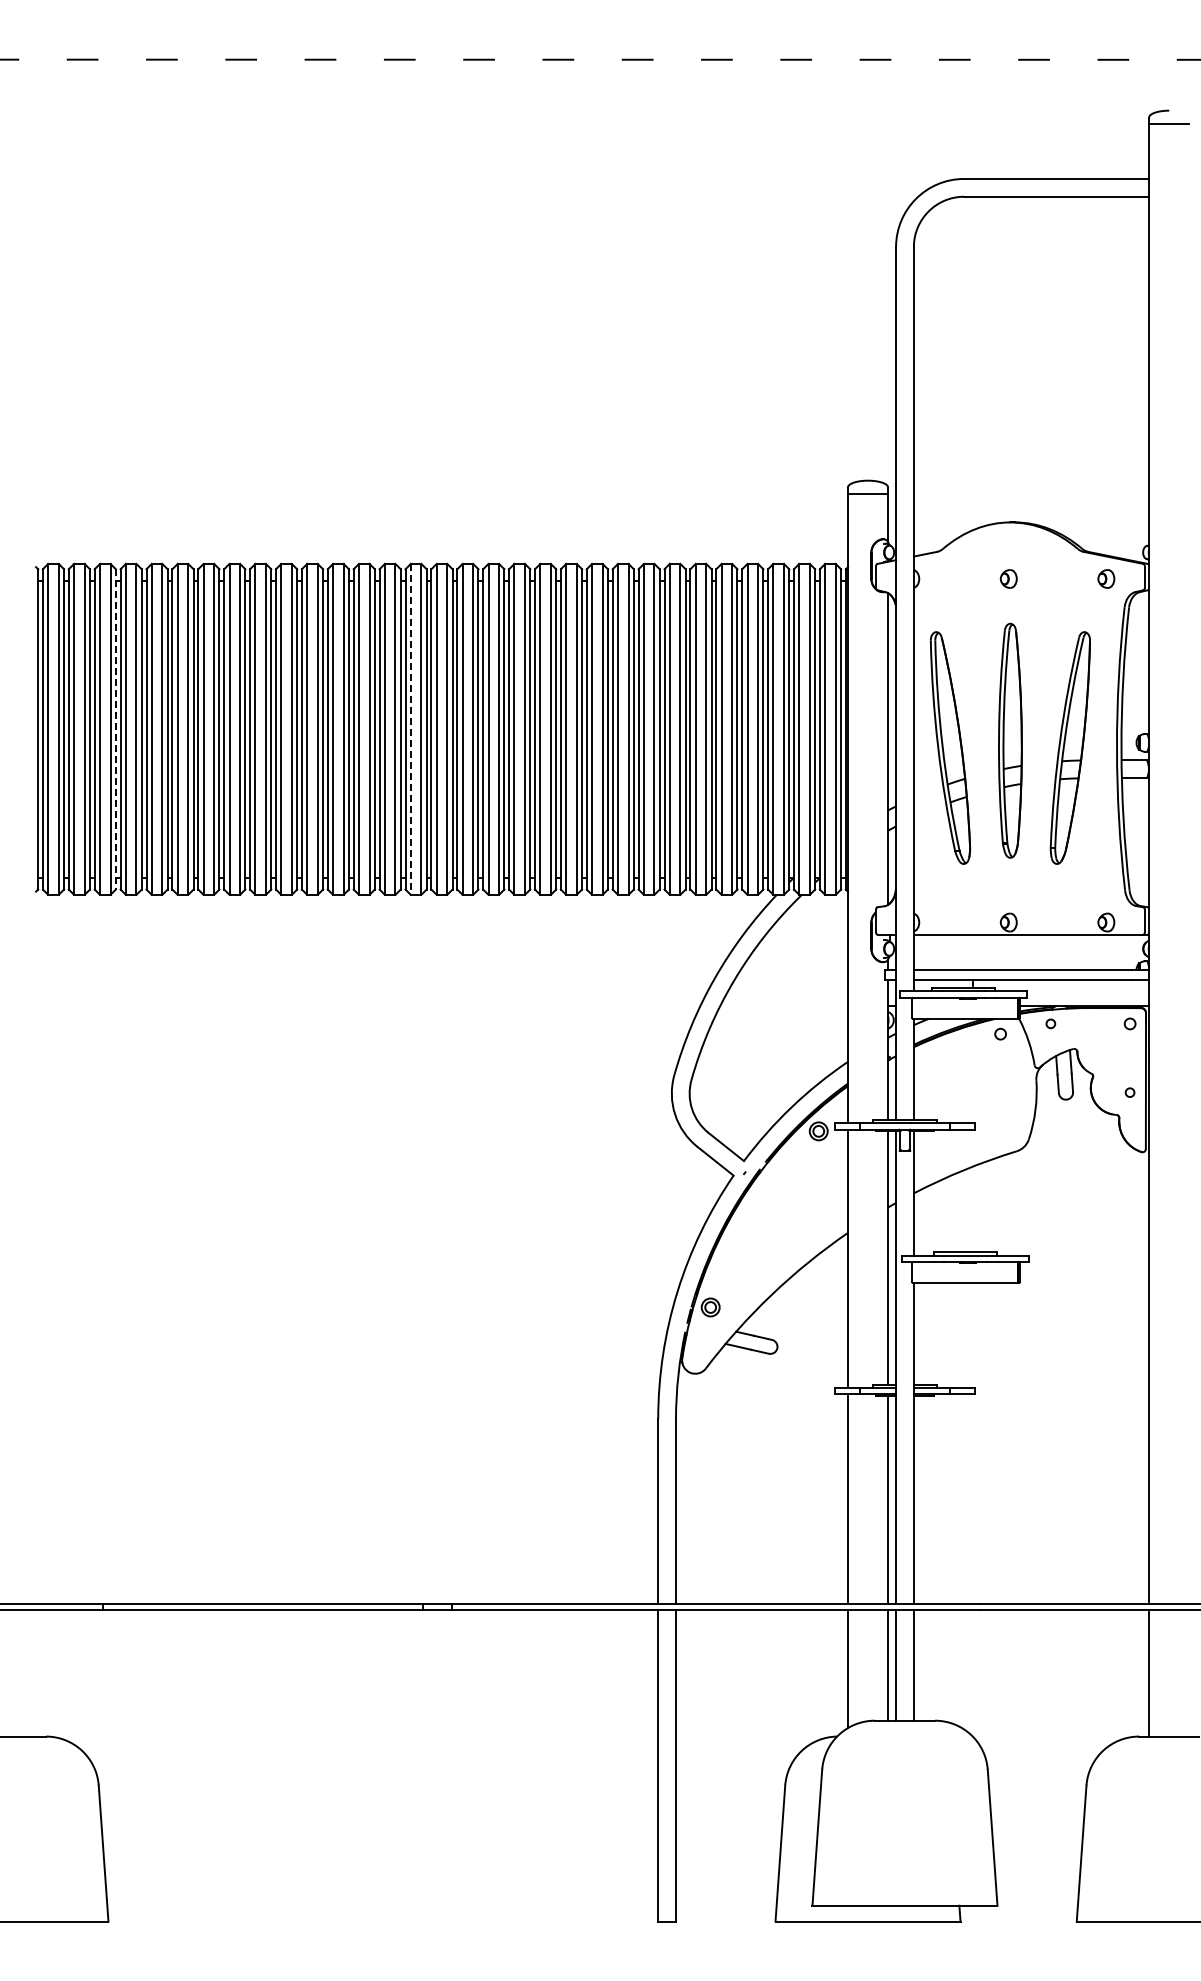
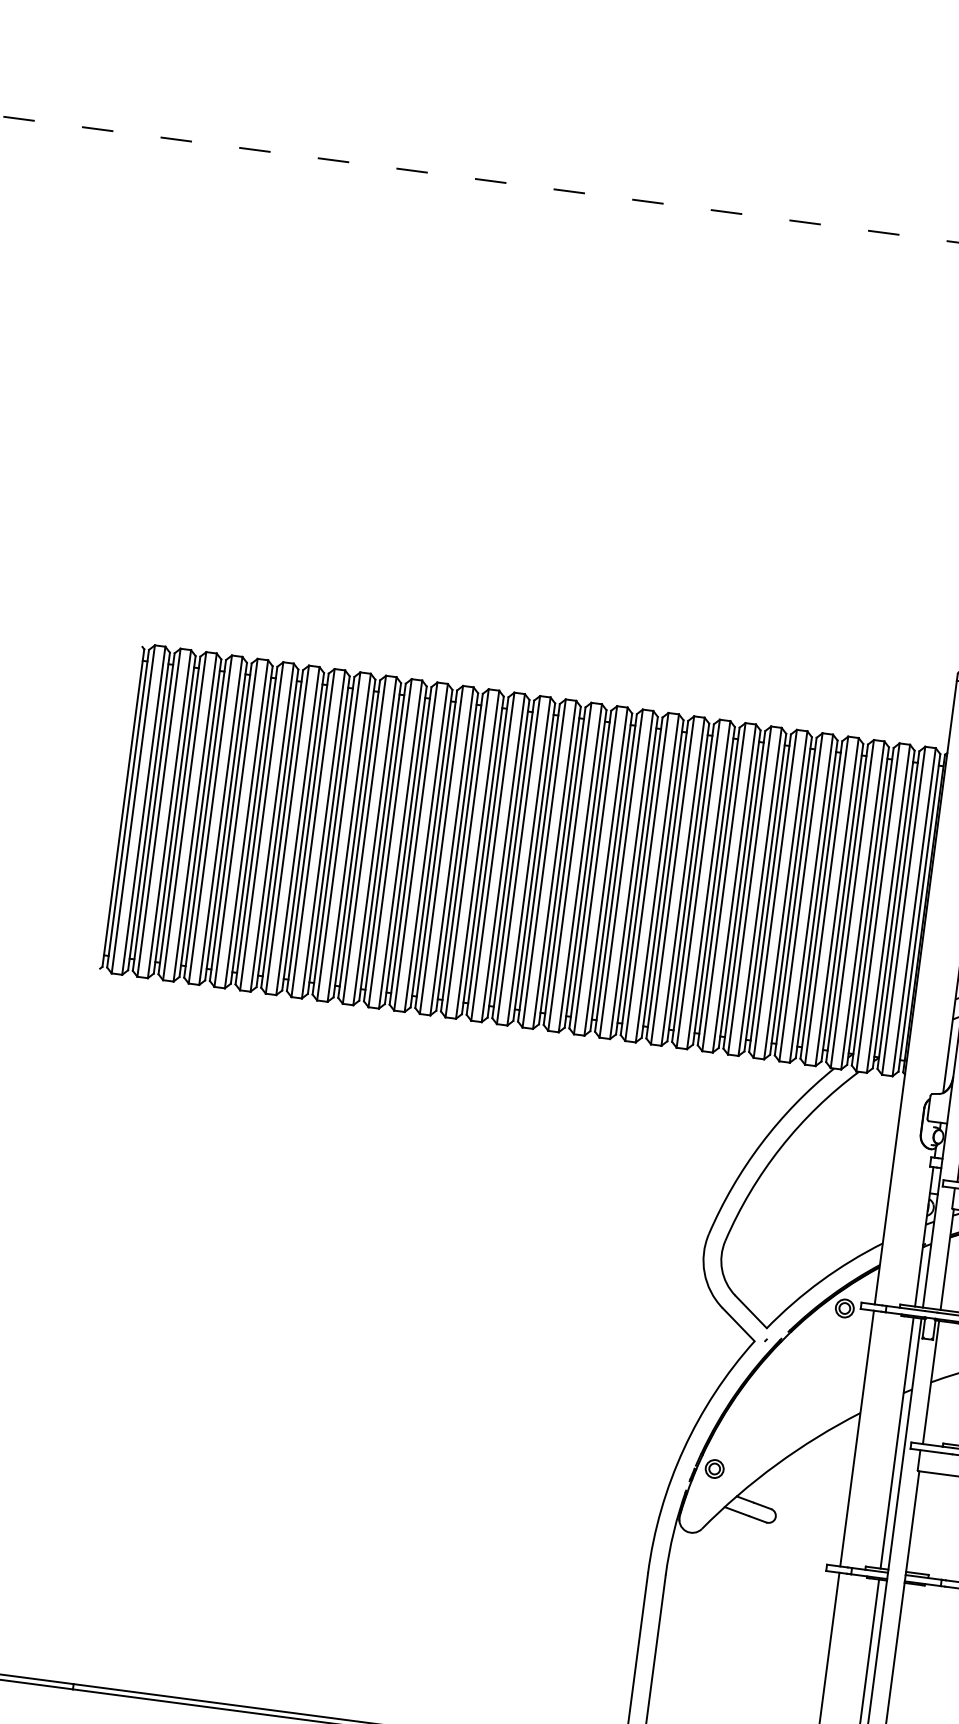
line: (115, 729) -> (200, 818), dashed -> solid
line: (410, 729) -> (492, 856), dashed -> solid

